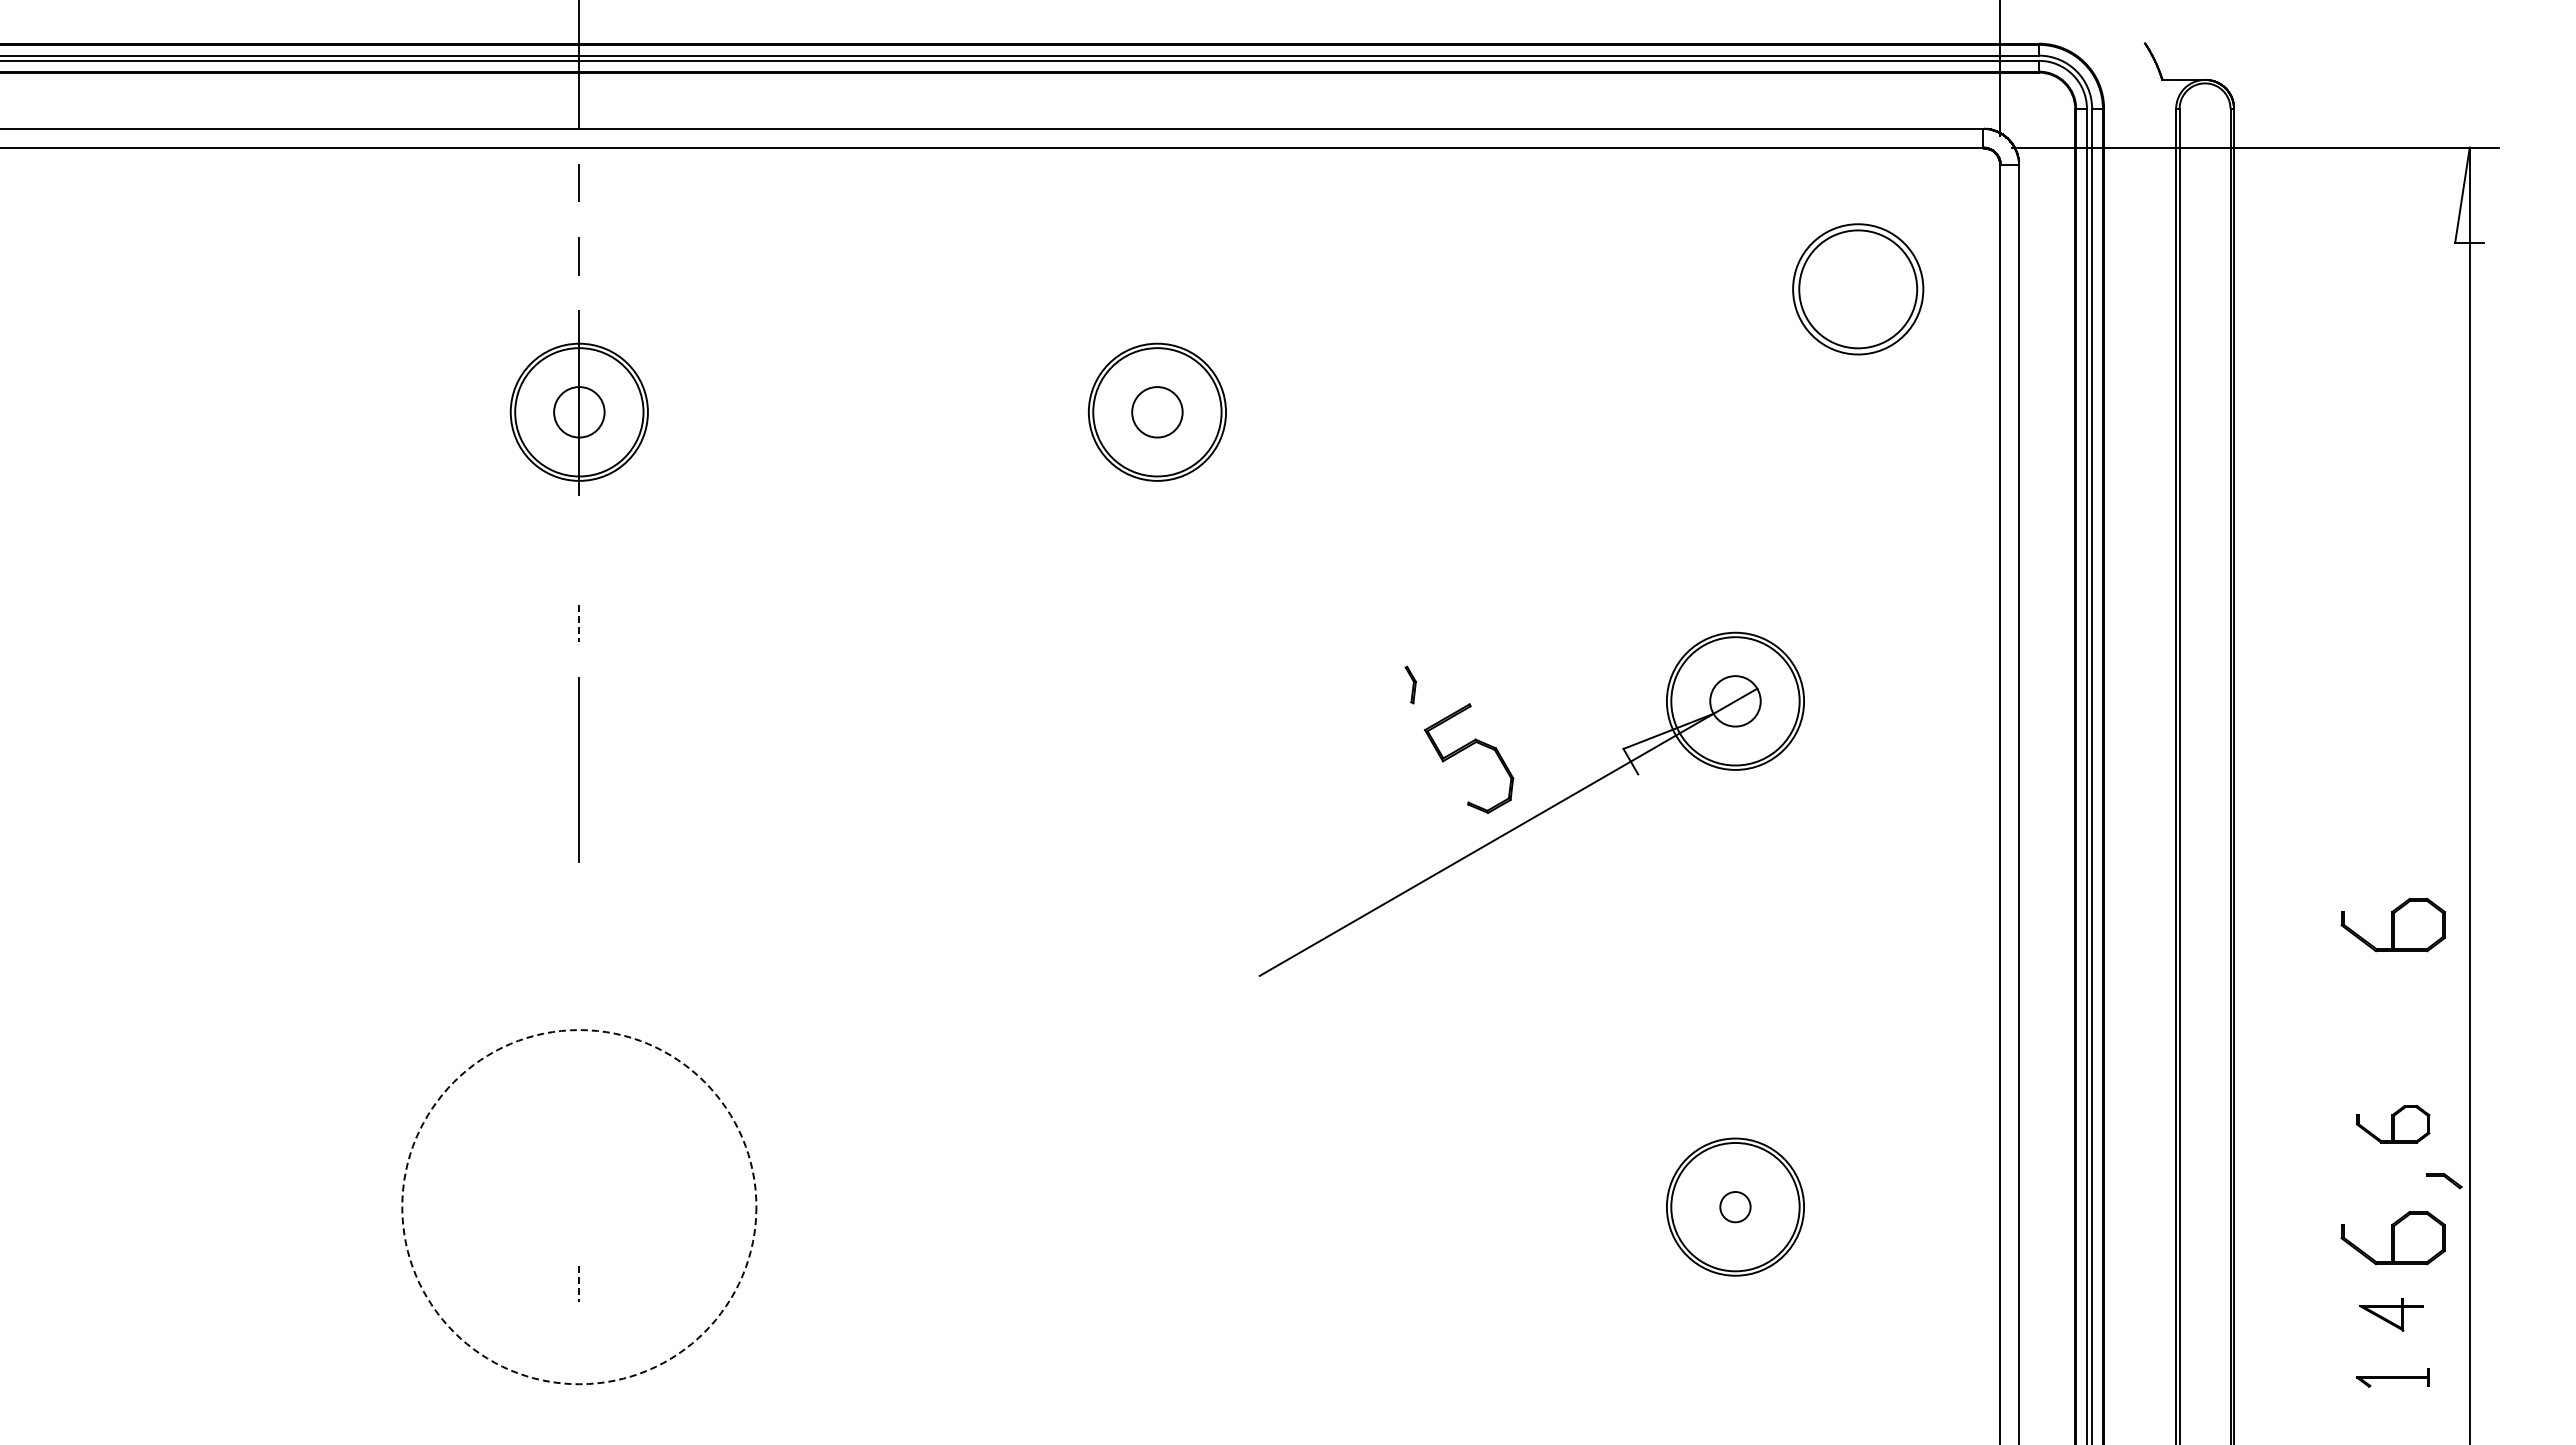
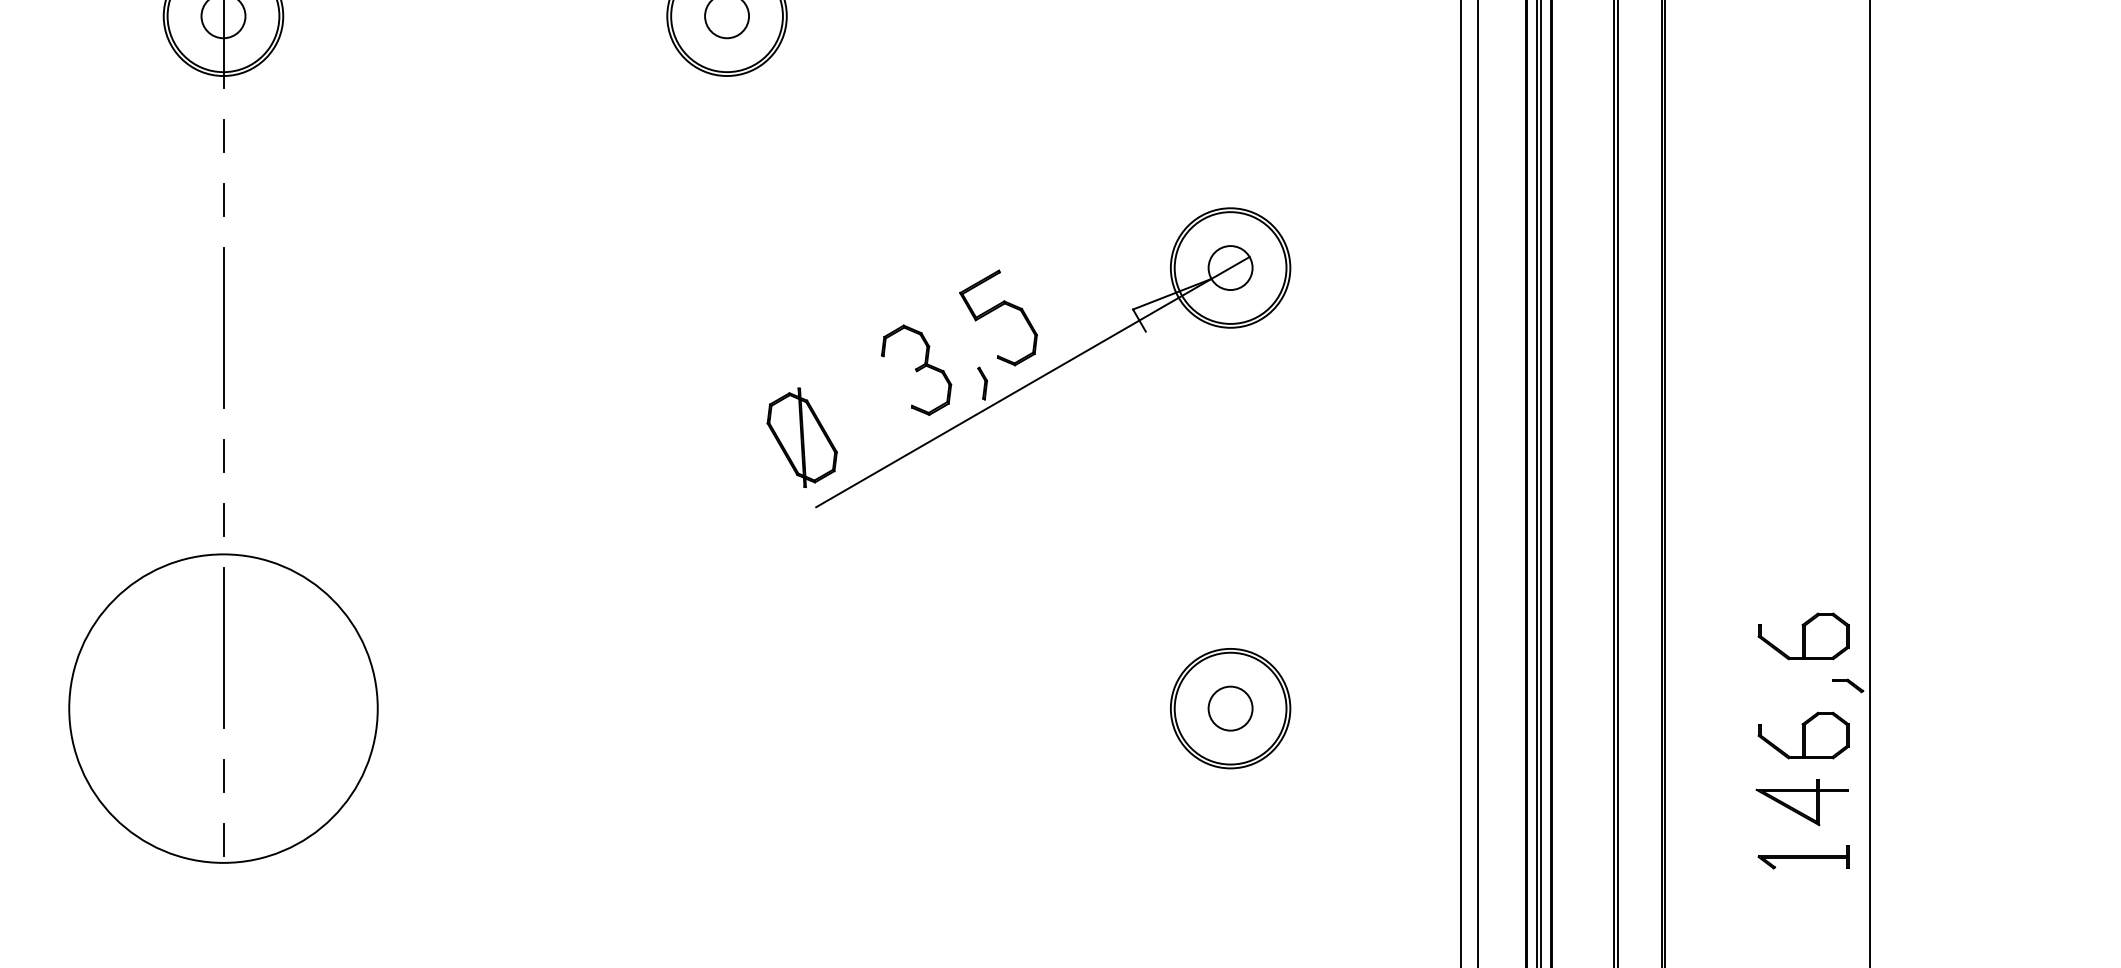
line: (579, 549) -> (223, 135), added
line: (579, 623) -> (223, 200), dashed -> solid
part: (1410, 684) -> (982, 383), moved
part: (1374, 818) -> (916, 370), added
part: (1243, 895) -> (802, 437), added
line: (578, 916) -> (222, 455), added
part: (2392, 924) -> (1802, 462), removed
line: (579, 990) -> (223, 519), added
part: (2392, 1124) -> (1802, 636), size x1.43
line: (579, 1136) -> (223, 647), added
circle: (1735, 1206) -> (1230, 708), size x1.67
circle: (579, 1207) -> (223, 708), dashed -> solid
line: (579, 1284) -> (223, 776), dashed -> solid
part: (2391, 1314) -> (1802, 802), size x1.67
line: (579, 1357) -> (223, 839), added
part: (2392, 1377) -> (1802, 857), size x1.43

